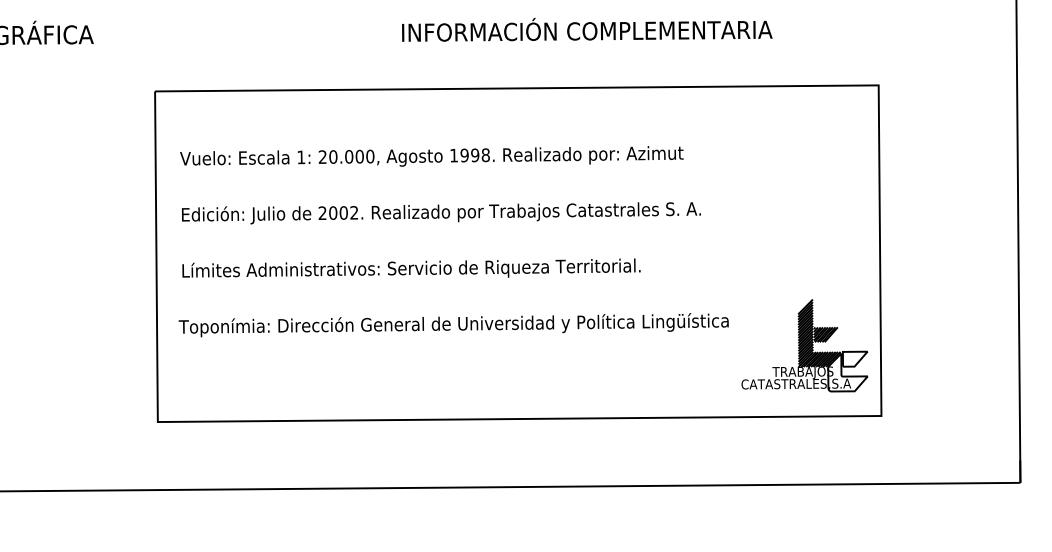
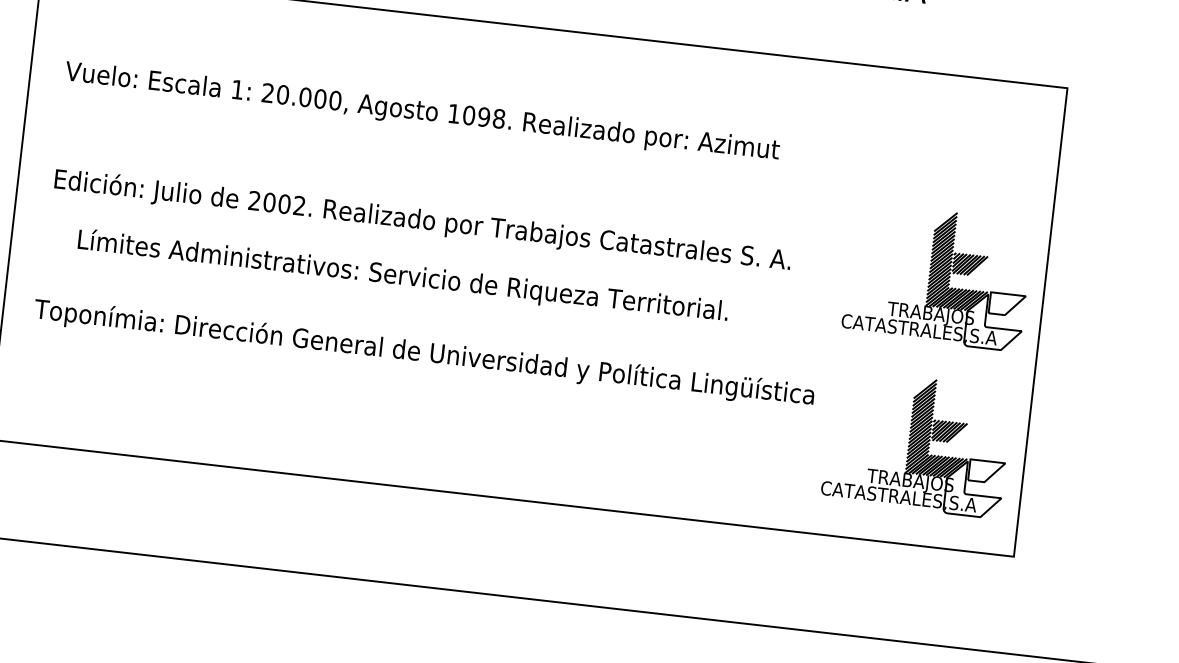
text: (464, 155) -> (468, 115), 1998. -> 1098.
text: (441, 213) -> (422, 221), moved
part: (804, 227) -> (937, 276), added
text: (411, 267) -> (403, 274), moved

